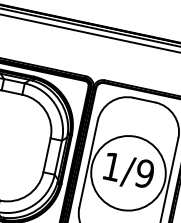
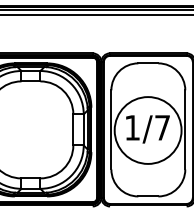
text: (144, 173) -> (162, 127), 1/9 -> 1/7

